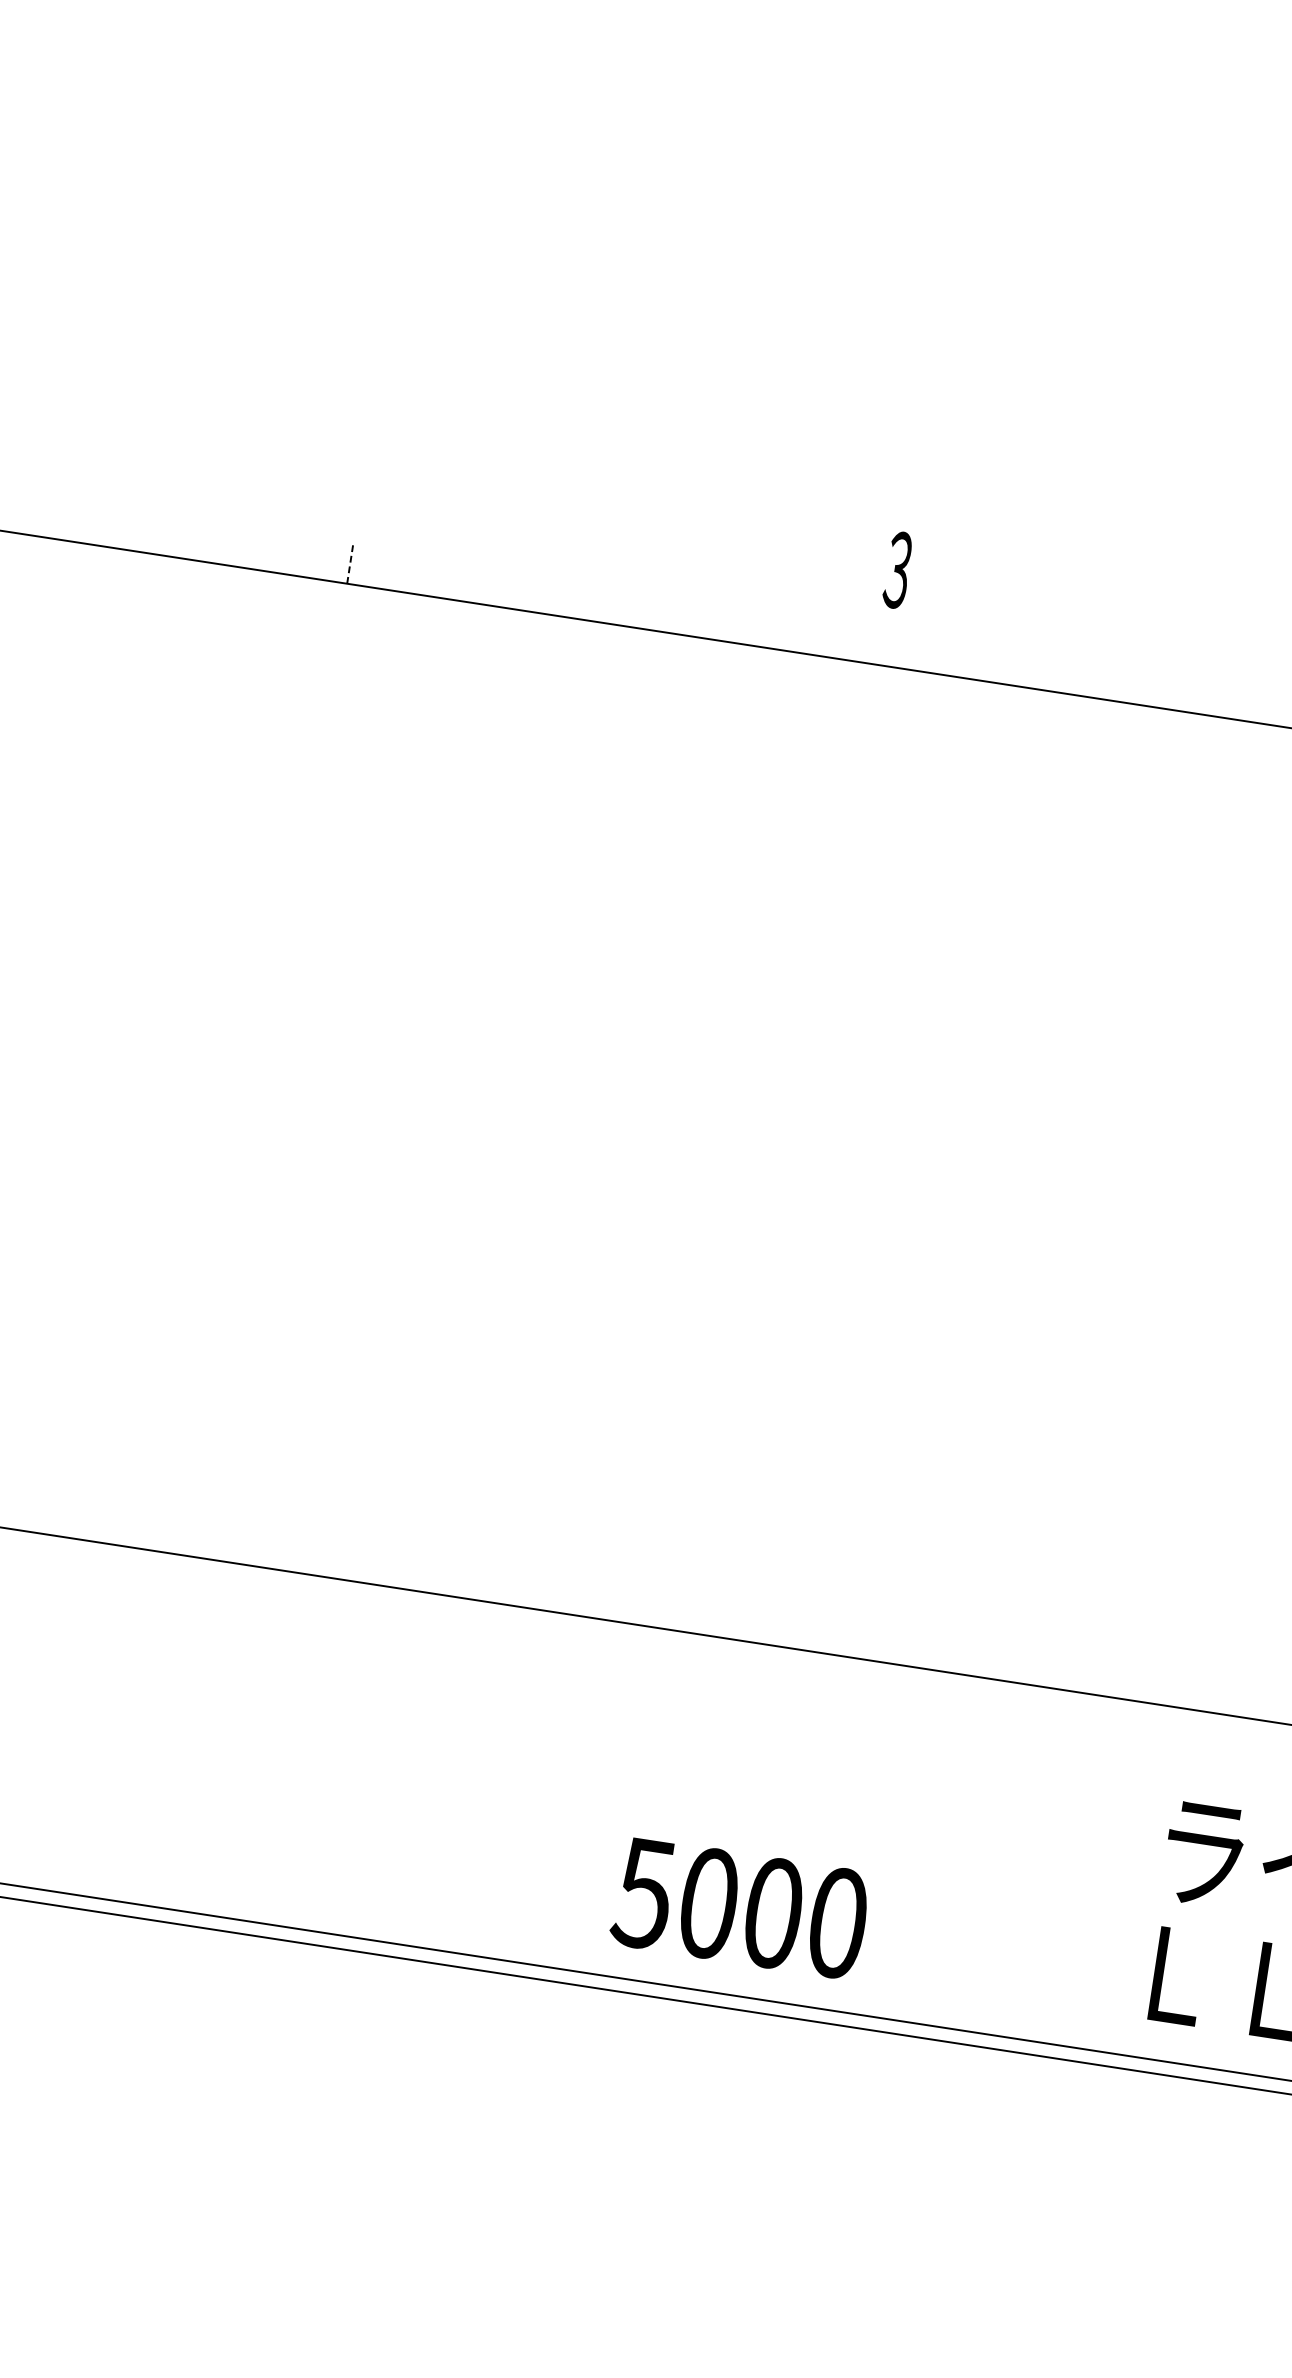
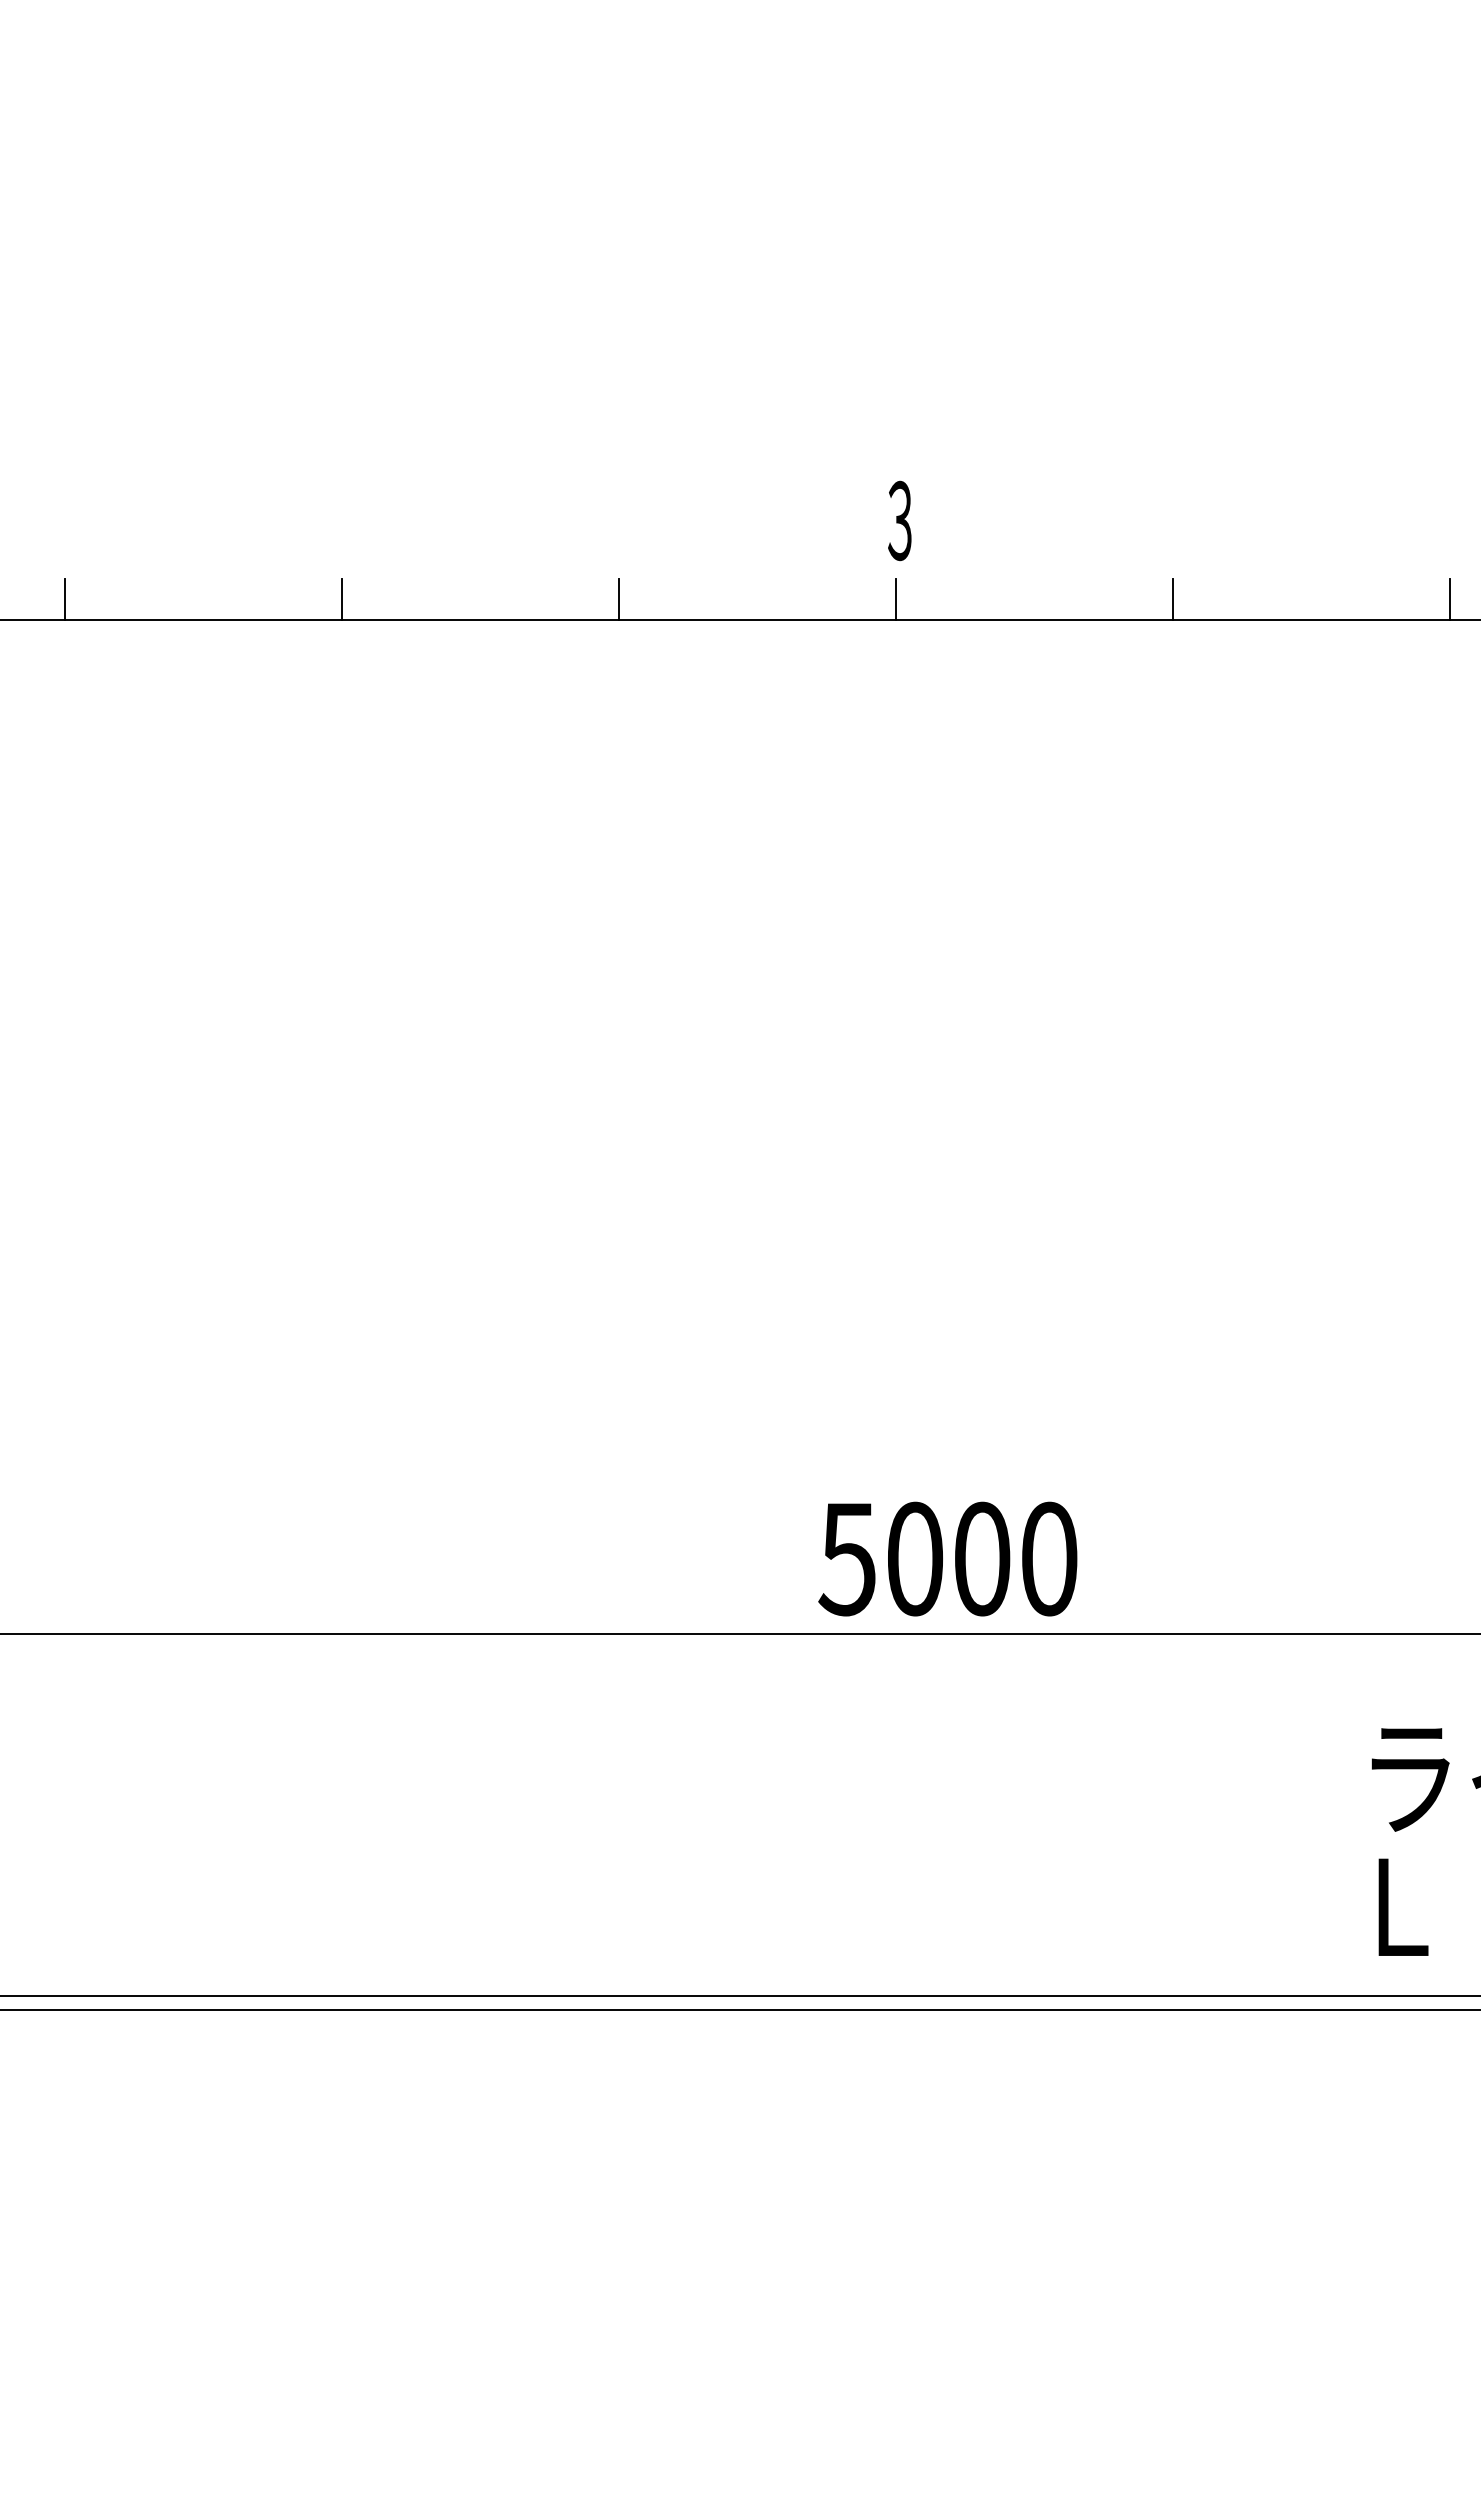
line: (83, 522) -> (64, 599), added
line: (349, 563) -> (341, 599), dashed -> solid
line: (616, 604) -> (619, 599), added
line: (883, 645) -> (896, 599), added
line: (1149, 685) -> (1173, 599), added
text: (740, 1907) -> (947, 1558), moved

